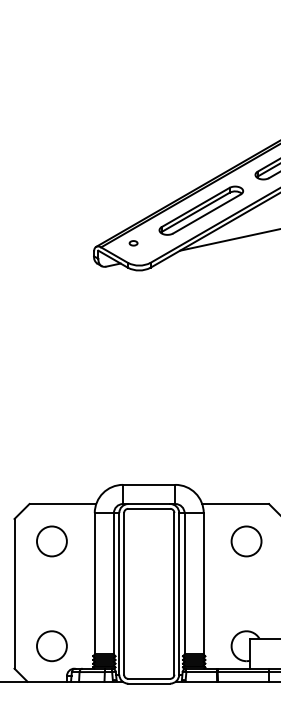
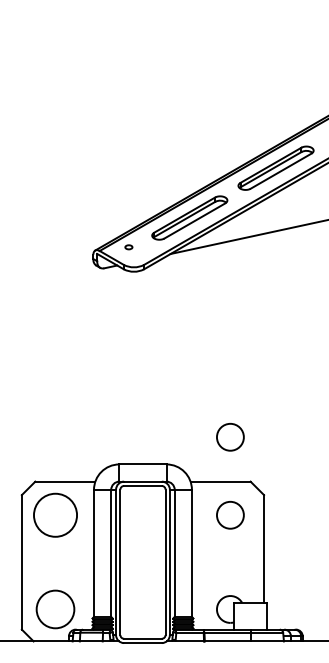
circle: (246, 454) -> (230, 437), added
circle: (51, 540) -> (55, 514), size x1.6
circle: (51, 646) -> (55, 609), size x1.4

